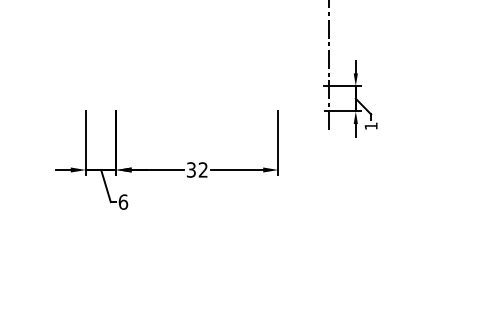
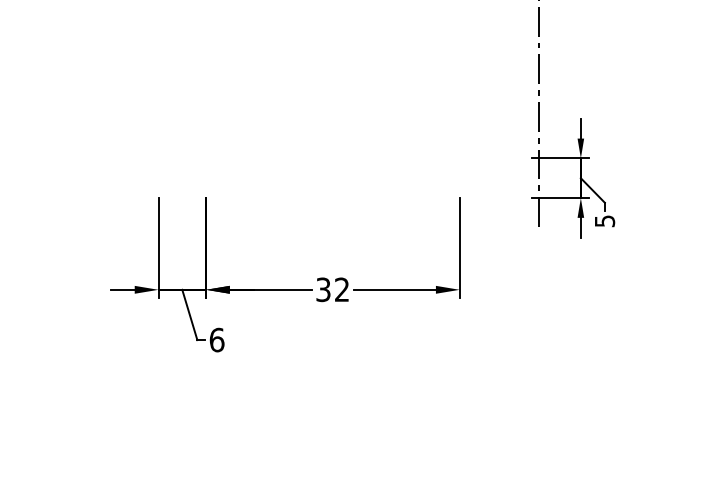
text: (370, 125) -> (603, 220), 1 -> 5

